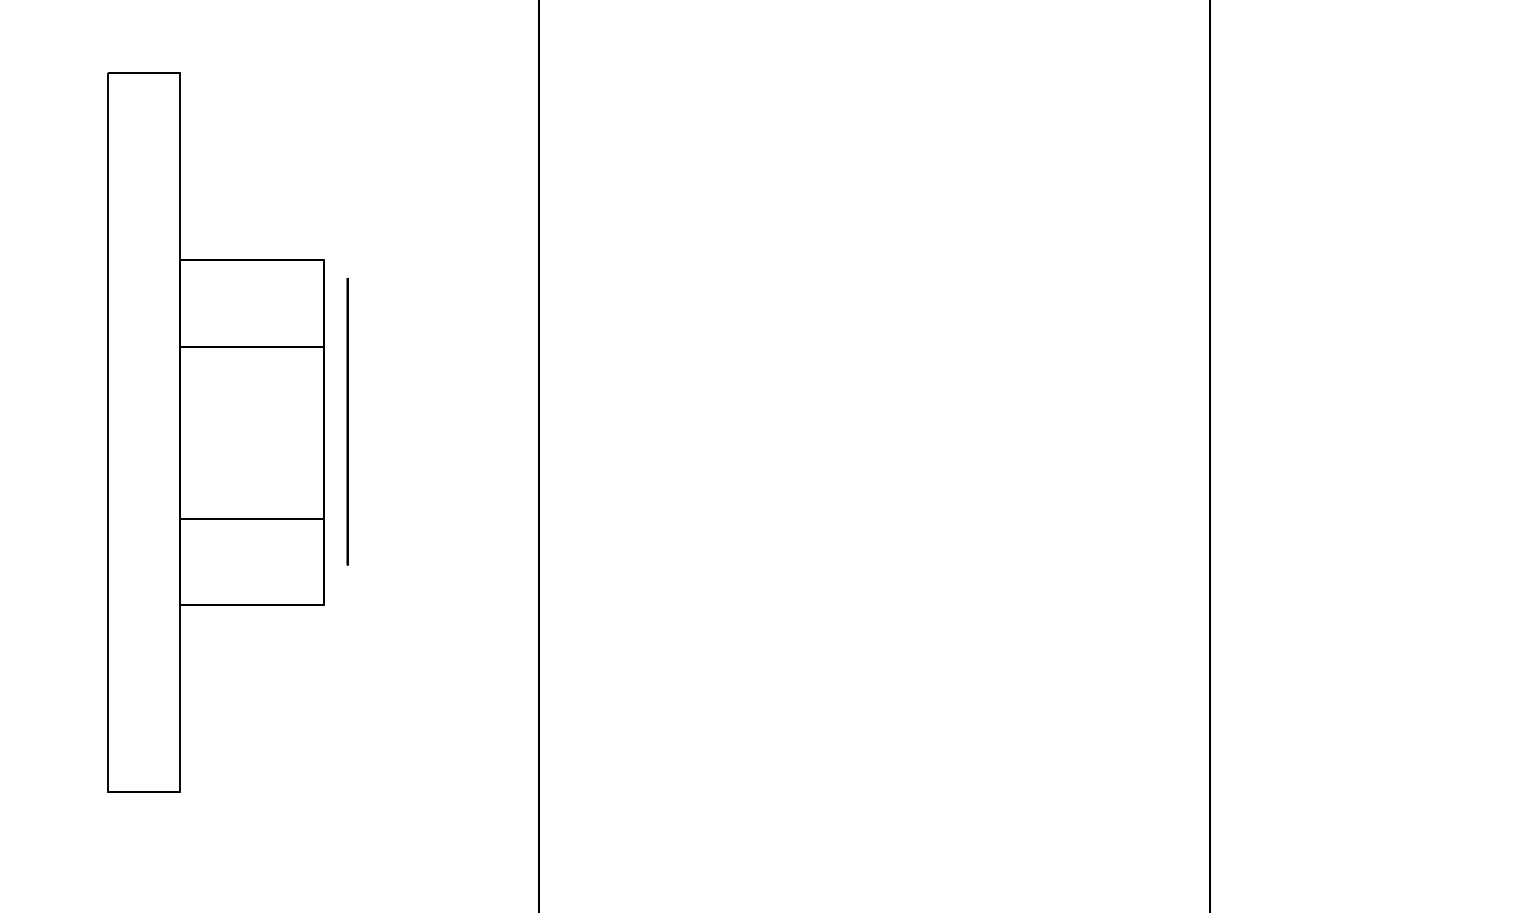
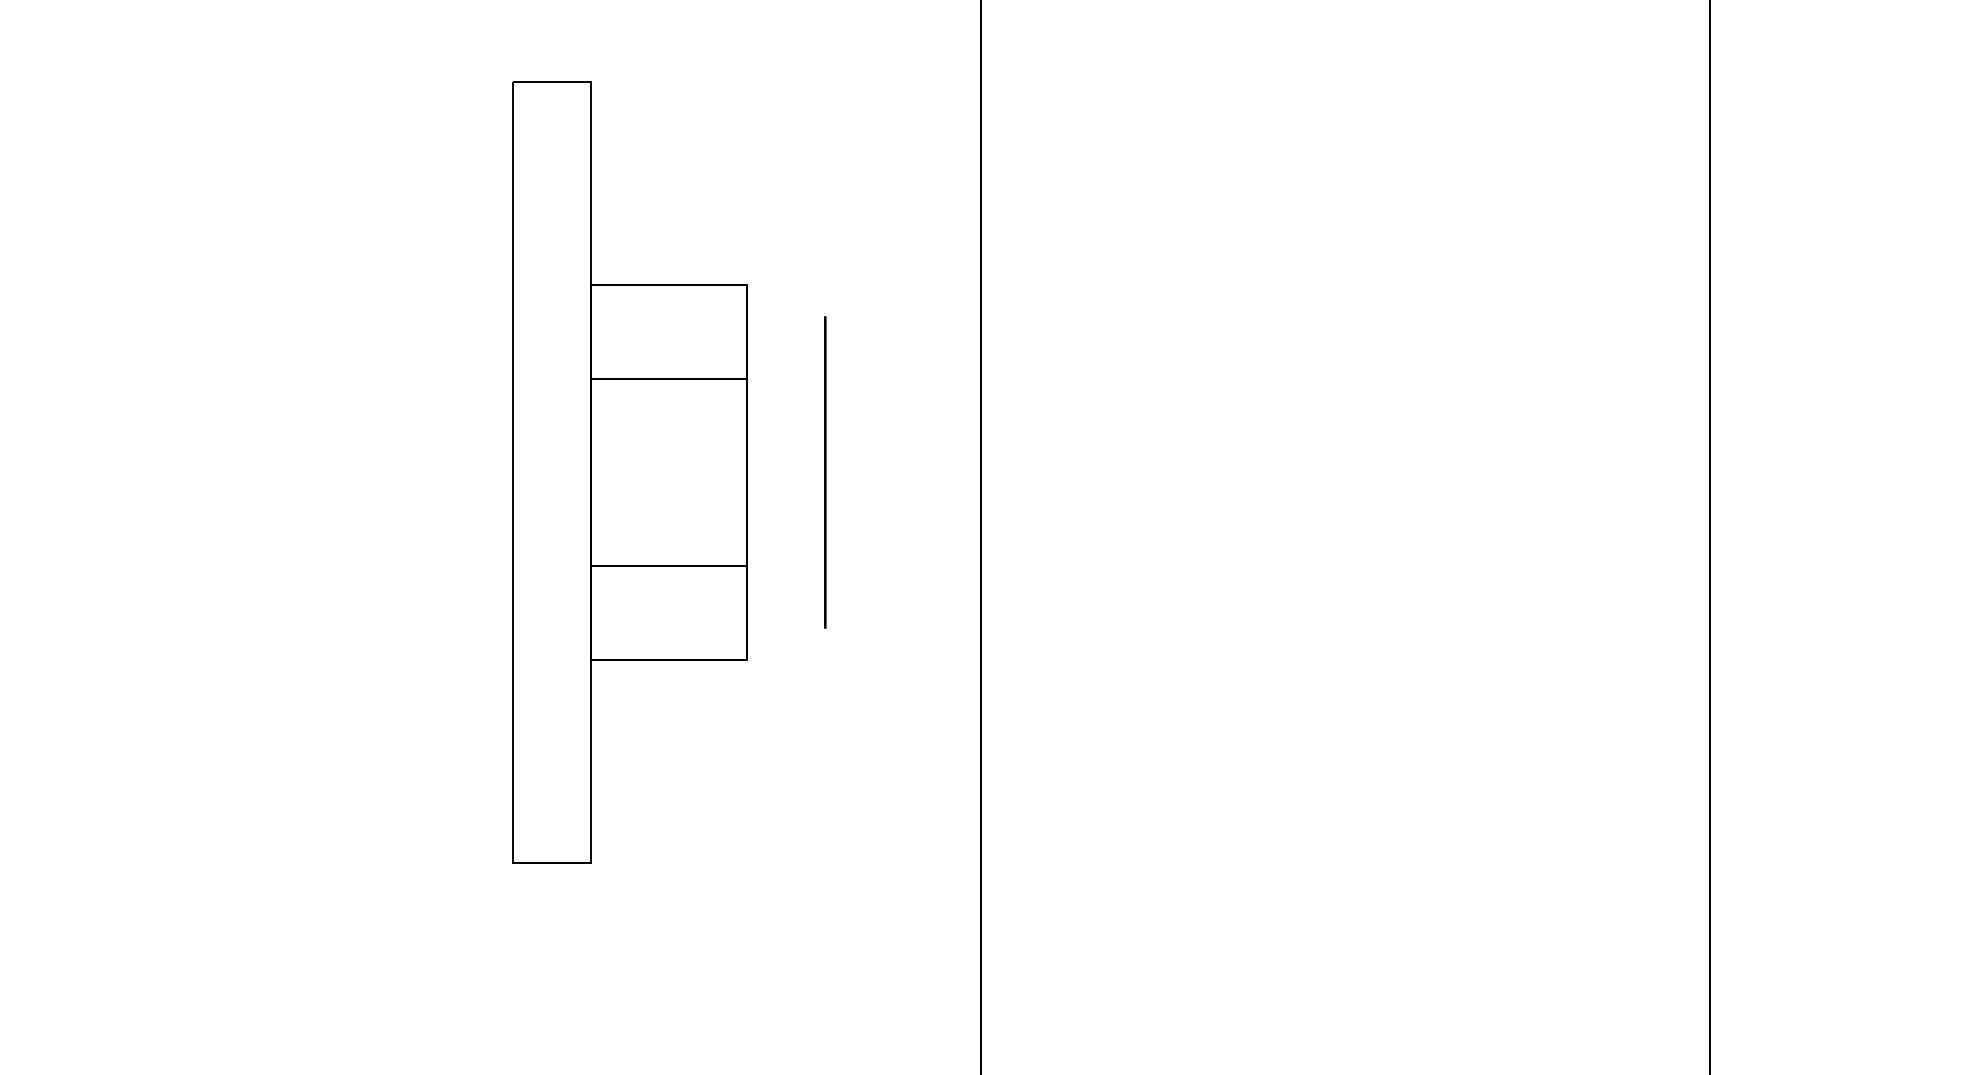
circle: (347, 421) -> (825, 472), moved

